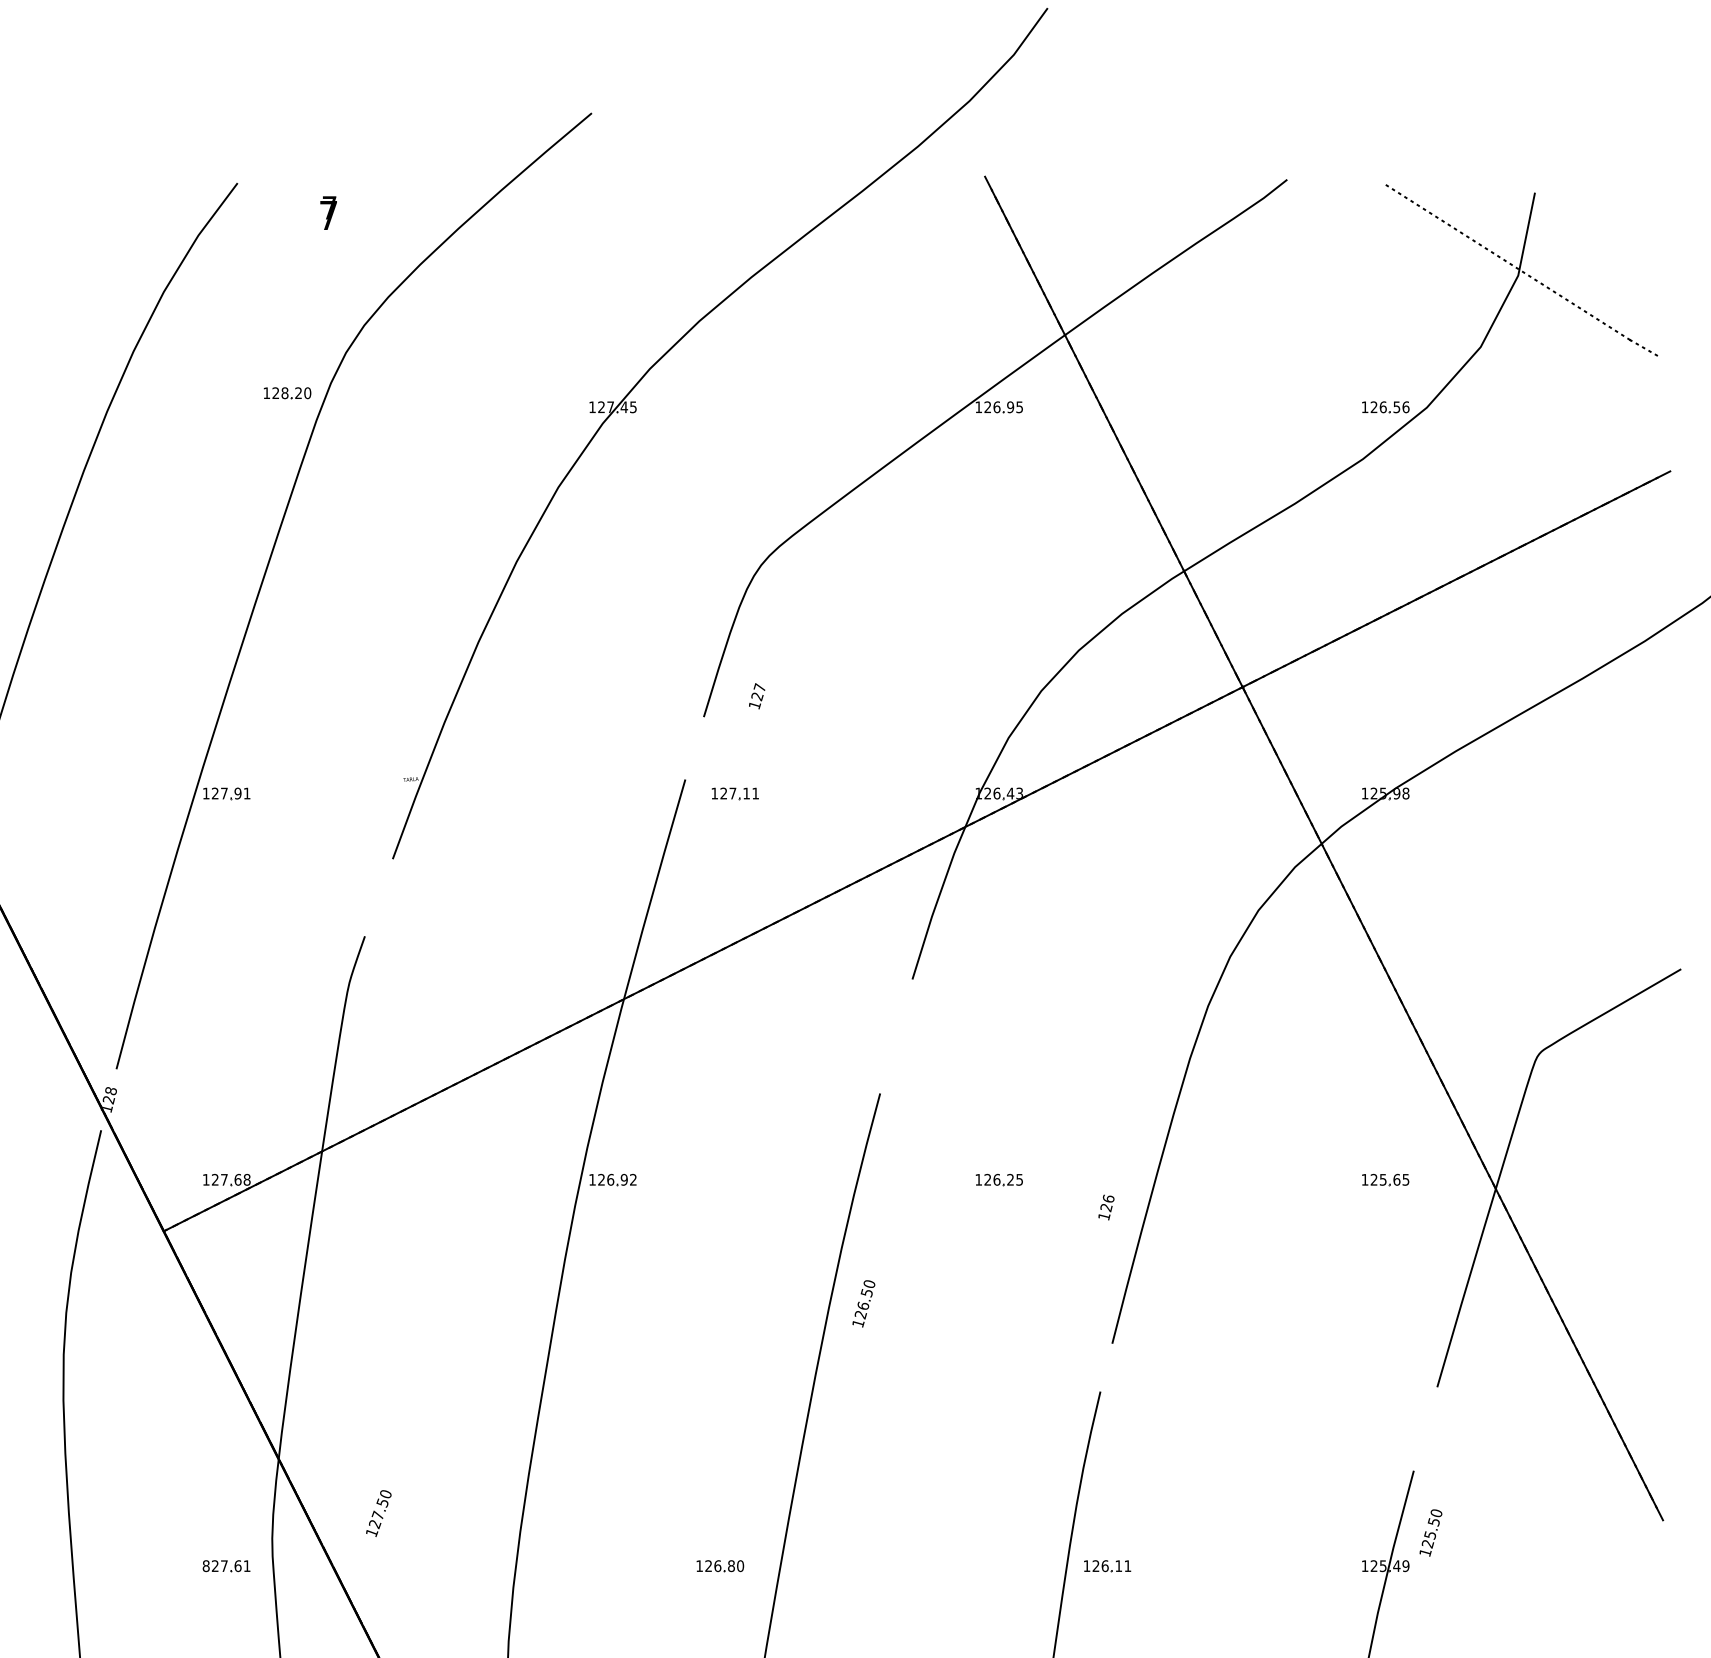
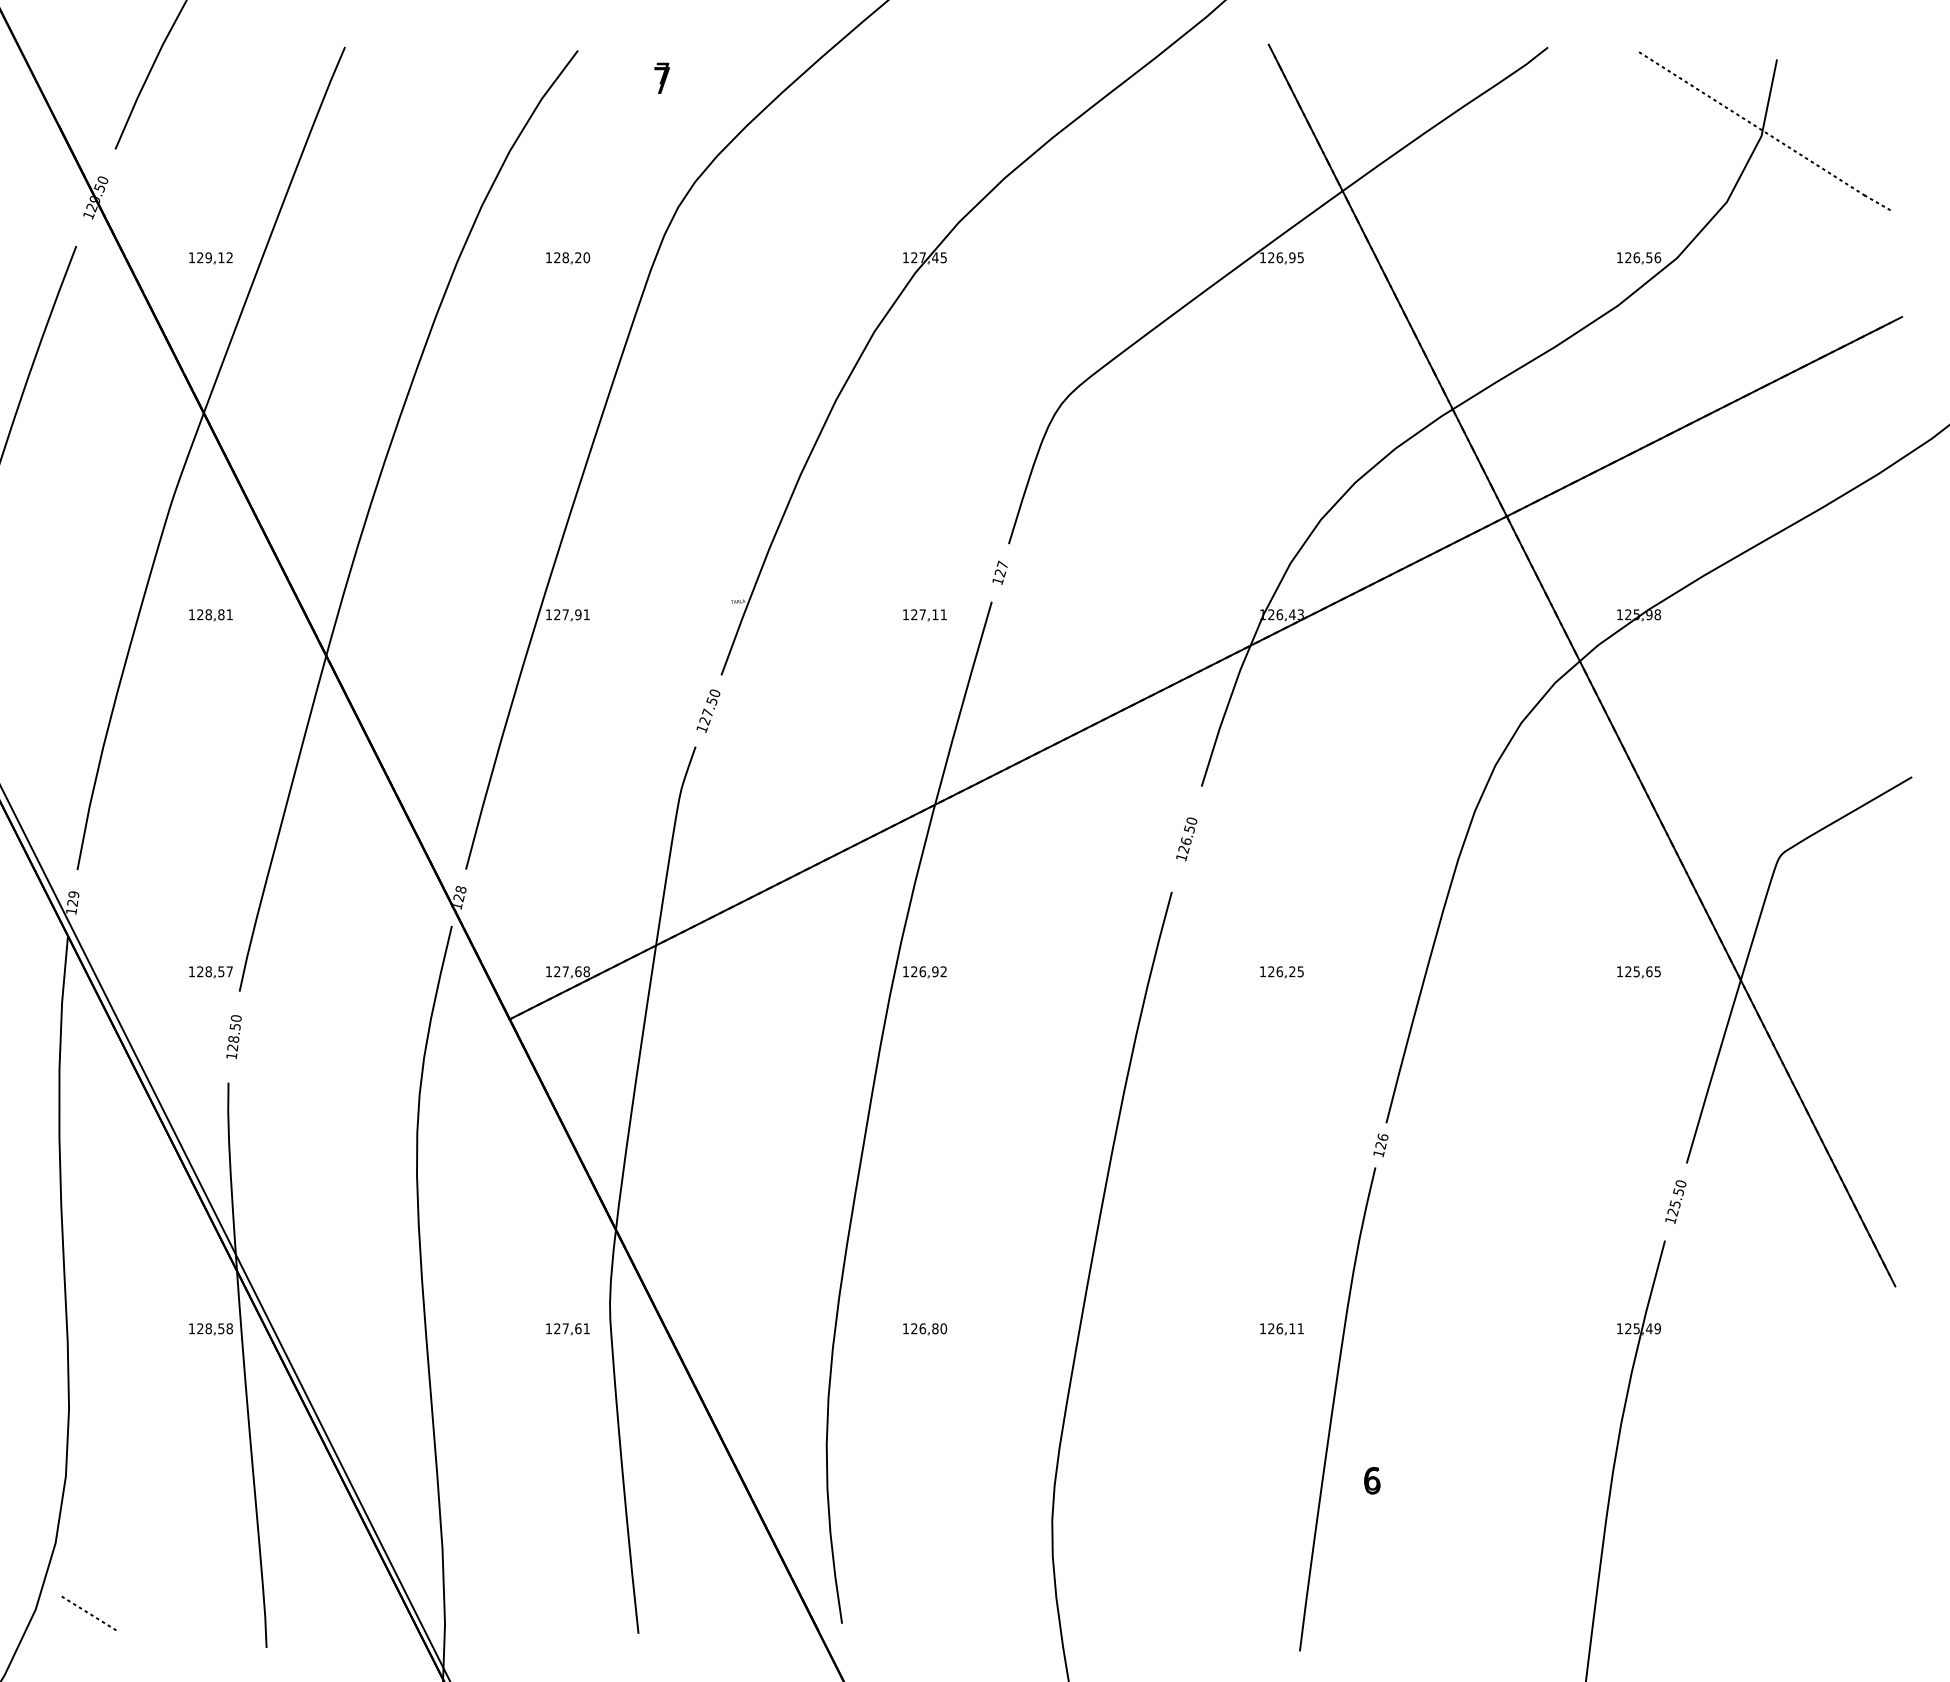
part: (287, 394) -> (568, 258), moved
text: (756, 695) -> (999, 572), moved
part: (734, 794) -> (924, 615), moved
text: (1105, 1207) -> (1380, 1145), moved
text: (863, 1303) -> (1186, 839), moved
text: (378, 1512) -> (708, 710), moved
text: (1430, 1532) -> (1675, 1201), moved
text: (205, 1565) -> (548, 1328), 827.61 -> 127.61
part: (720, 1566) -> (925, 1329), moved
part: (1107, 1566) -> (1281, 1329), moved

